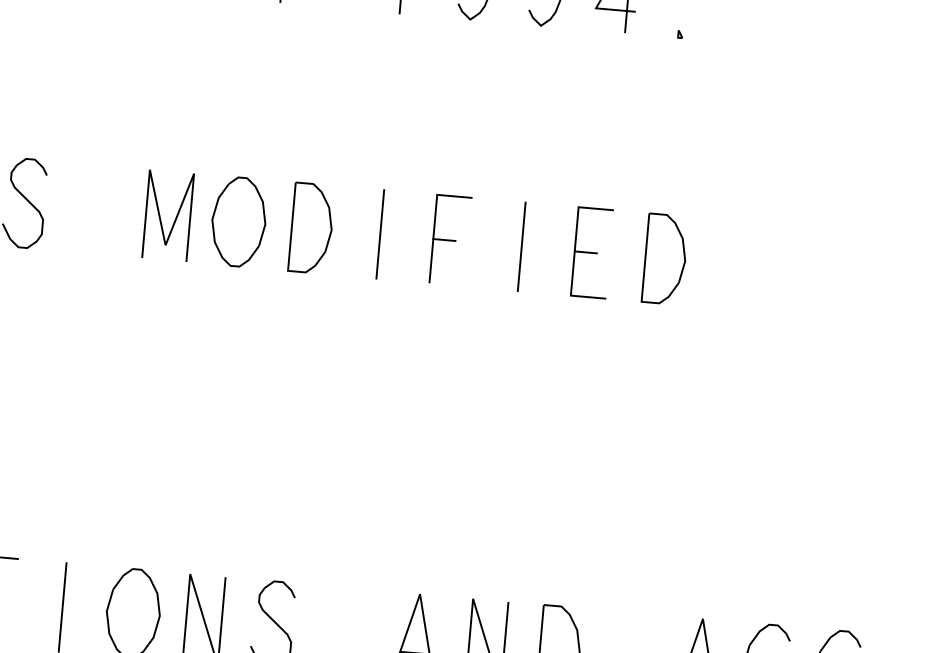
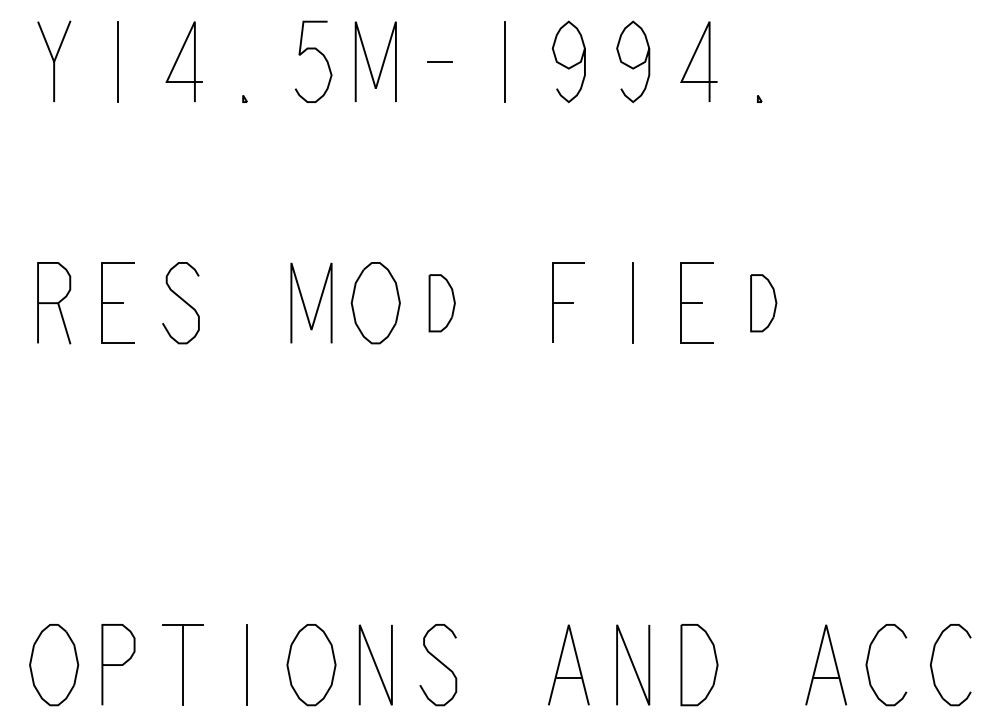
part: (312, 228) -> (442, 303), size x0.7
line: (380, 233) -> (504, 302), removed
part: (664, 259) -> (763, 303), size x0.7

